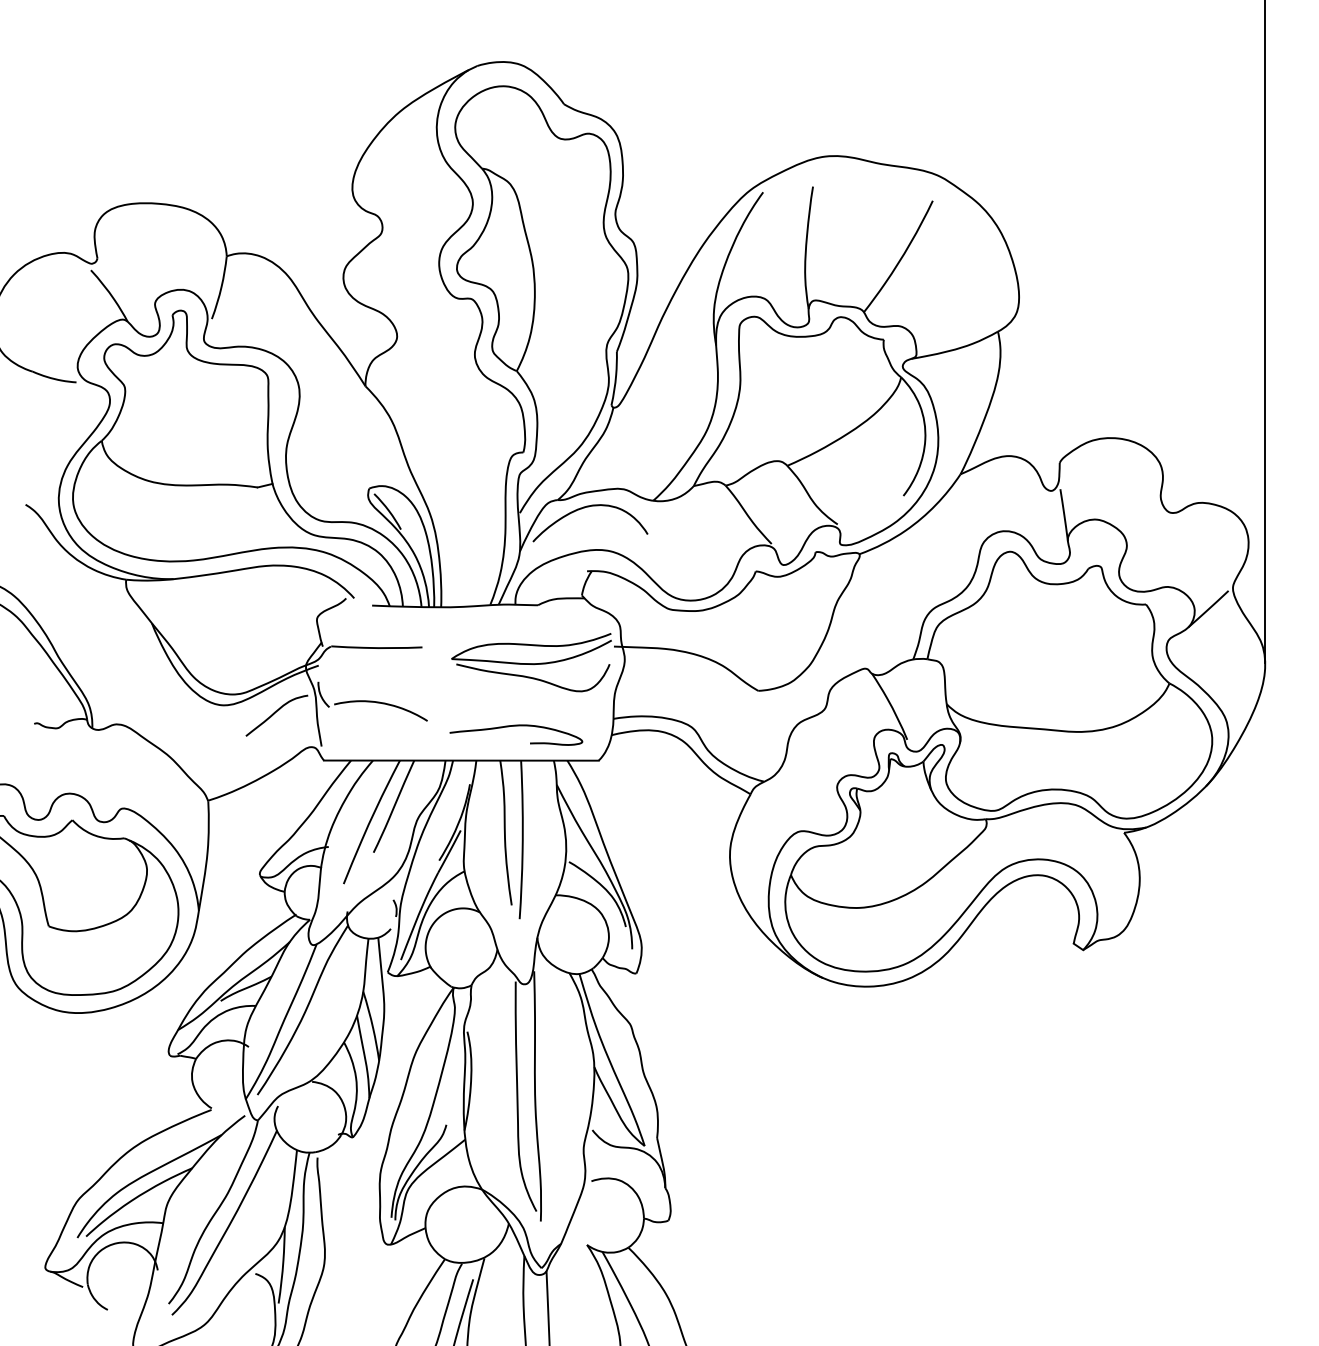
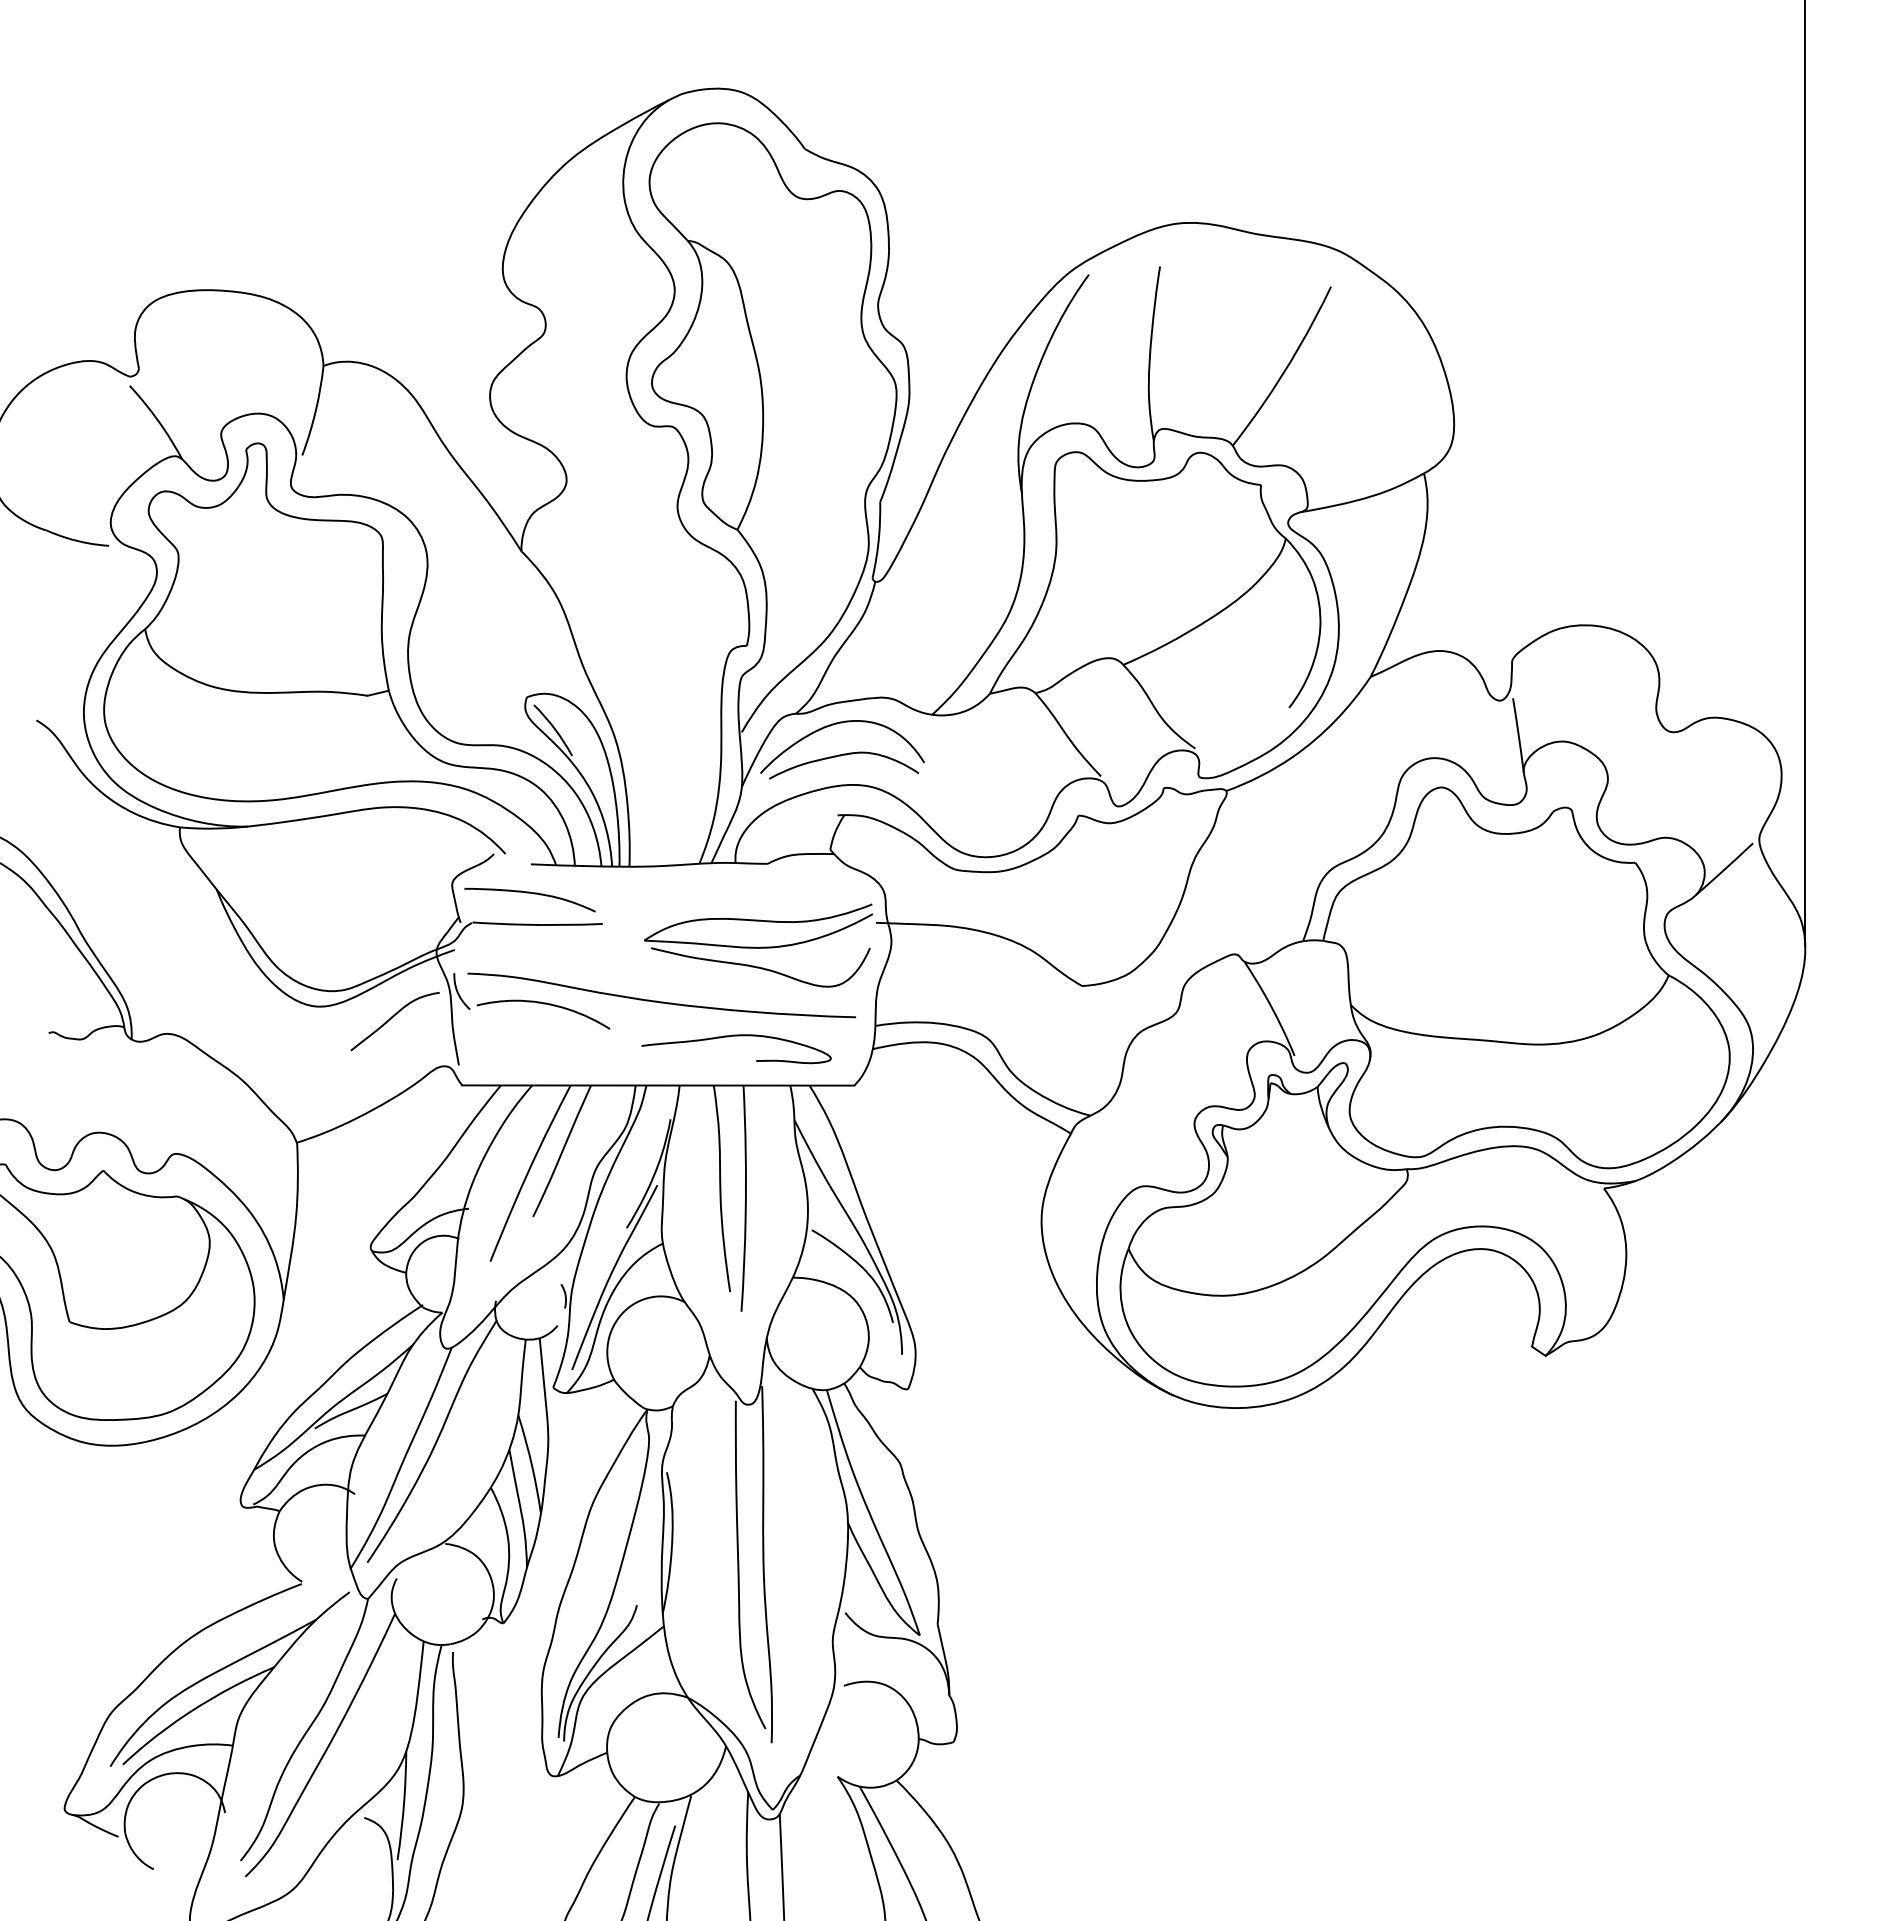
curve: (589, 530) -> (840, 756), added
curve: (371, 626) -> (529, 893), added
curve: (463, 701) -> (661, 1001), added

